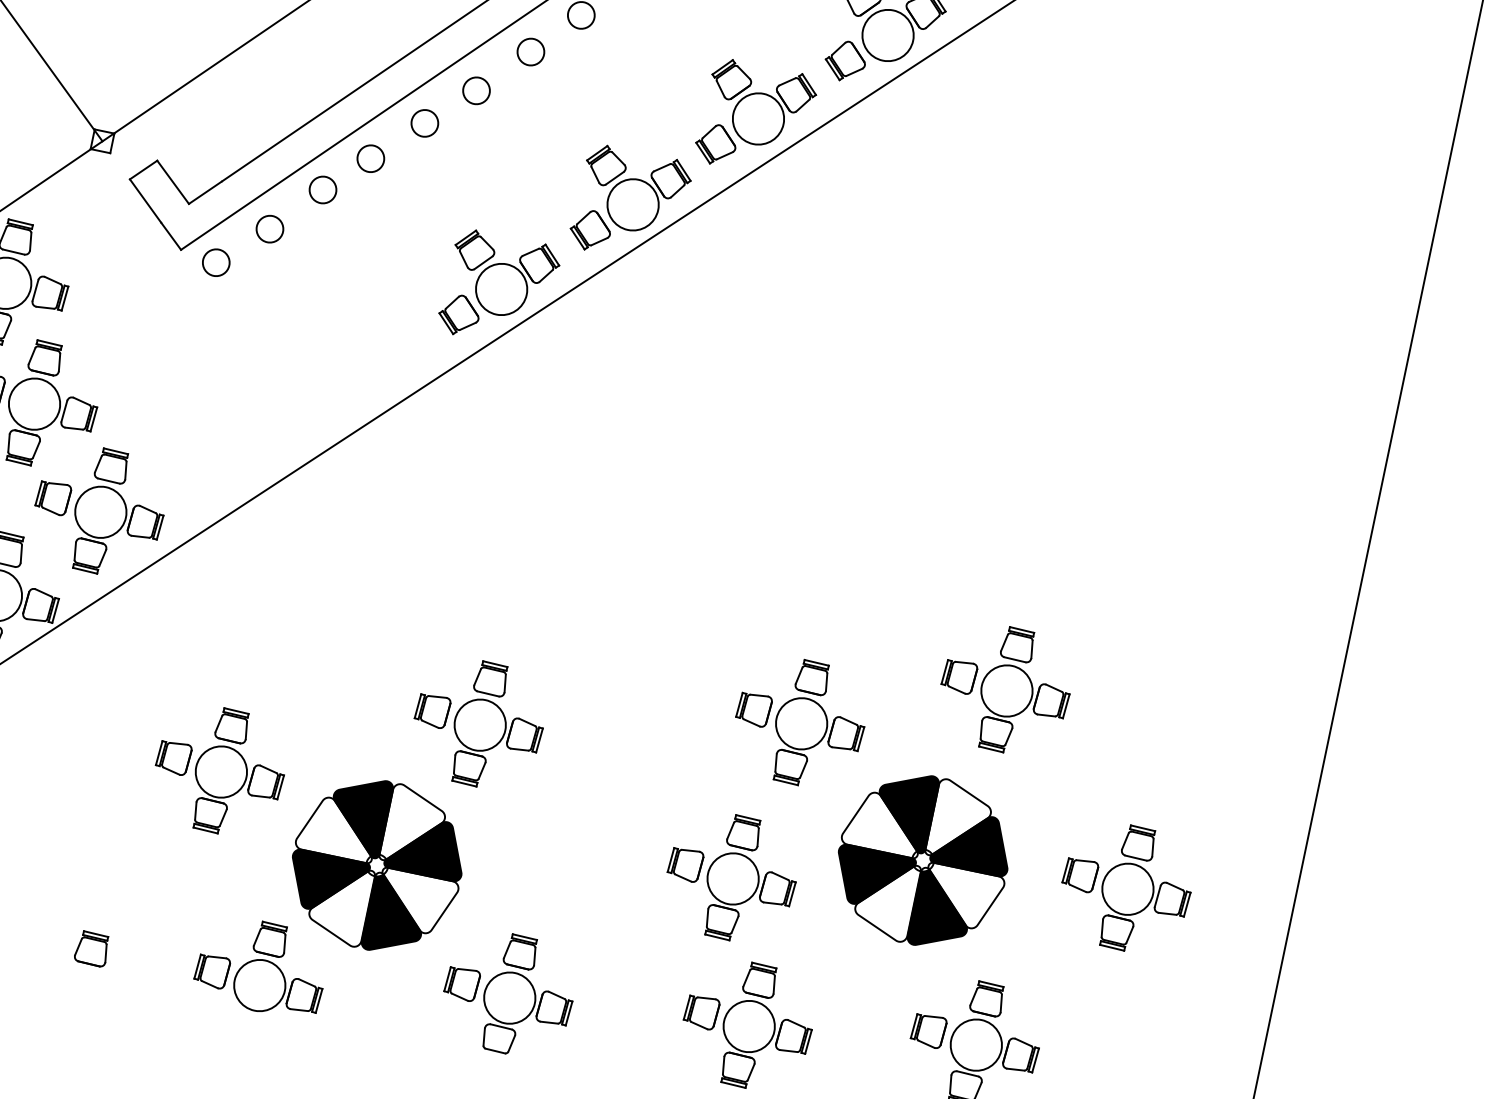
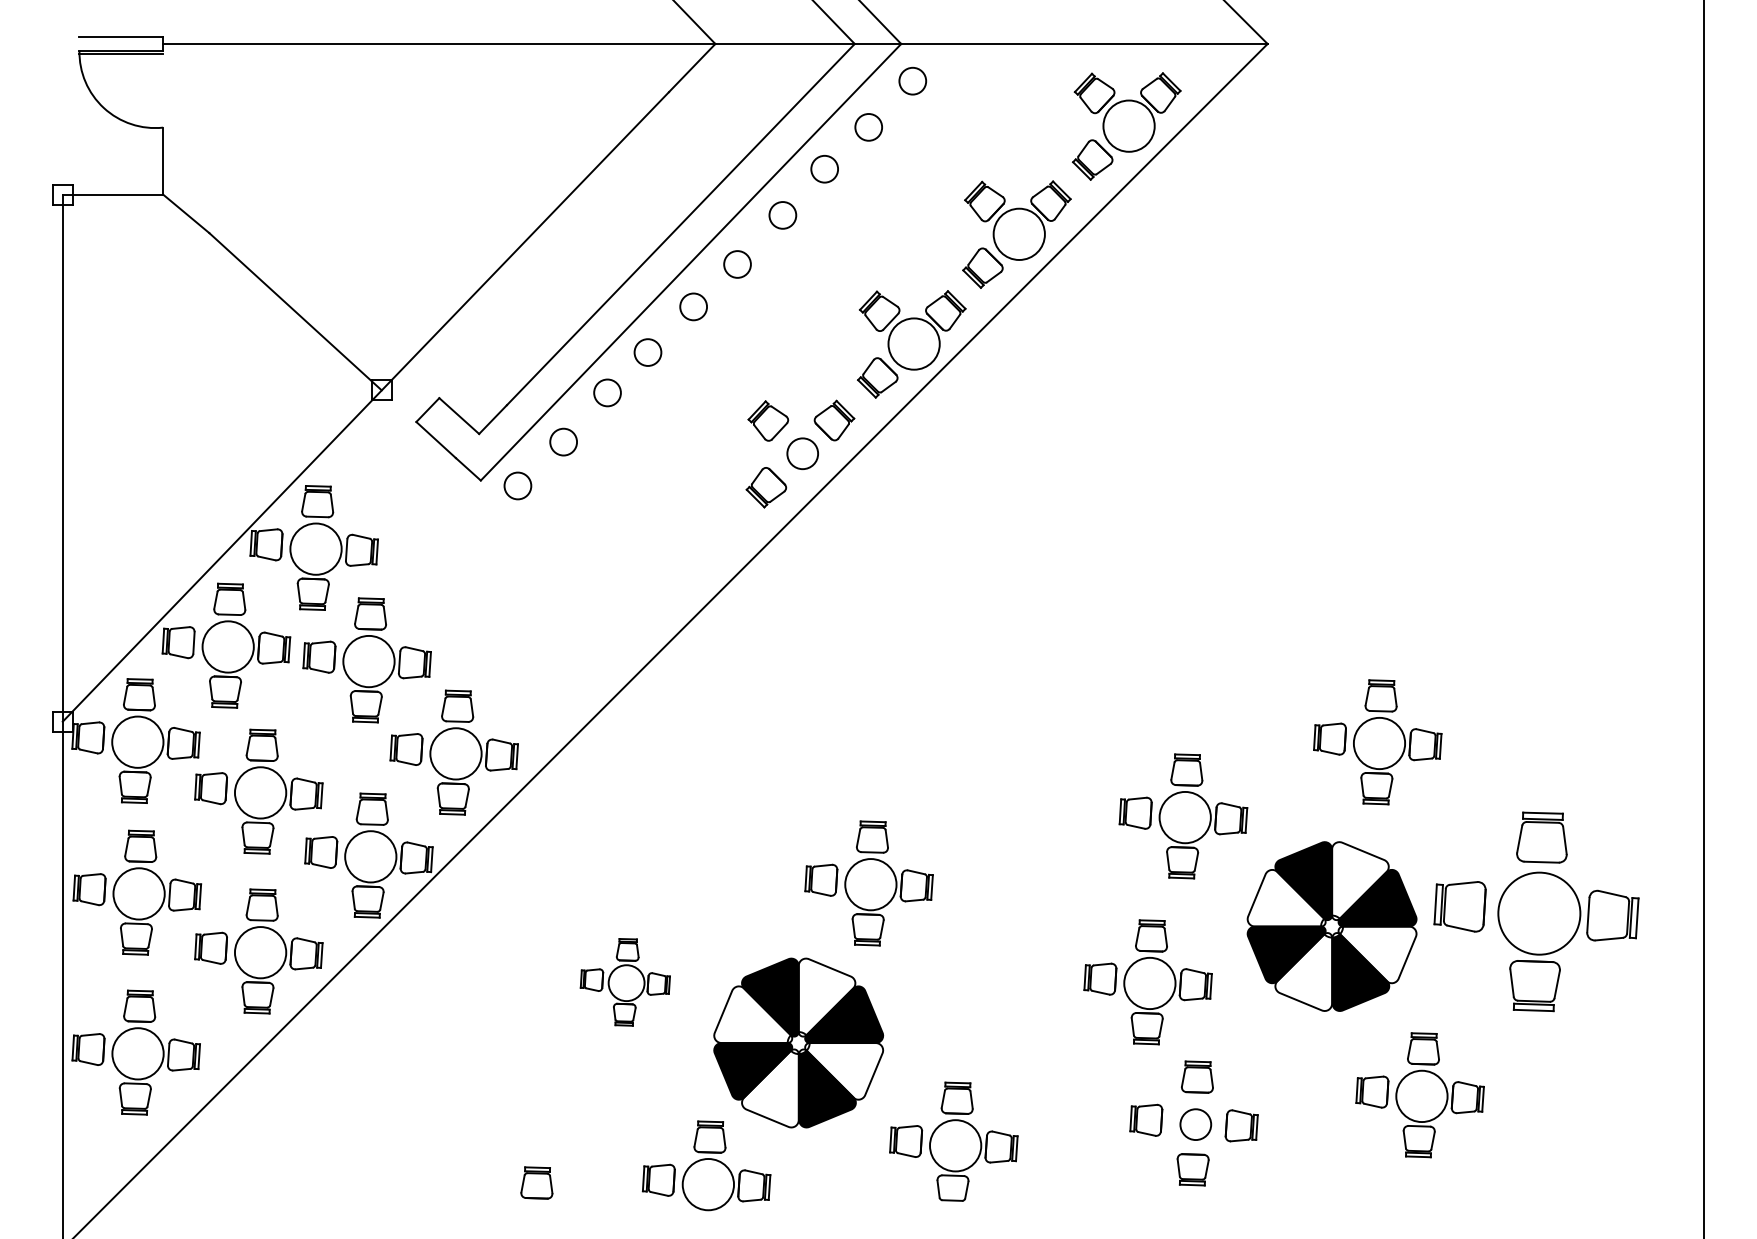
circle: (501, 289) -> (802, 453), size x0.6
part: (220, 770) -> (625, 982), size x0.7
part: (1126, 887) -> (1536, 911), size x1.6
circle: (748, 1026) -> (1195, 1124), size x0.6

